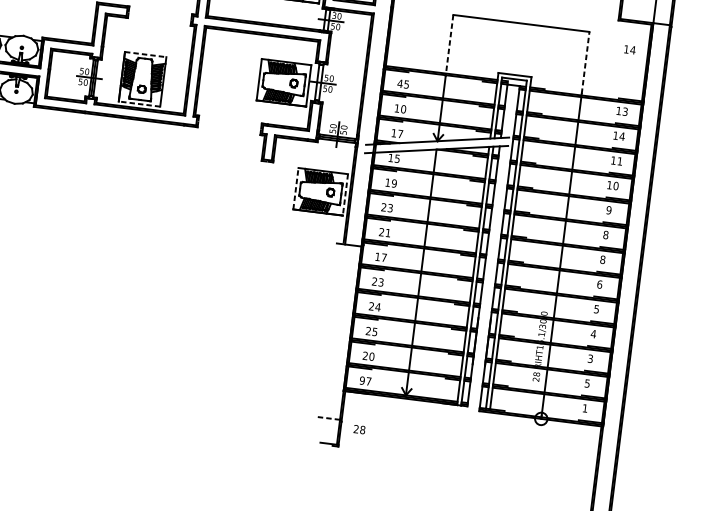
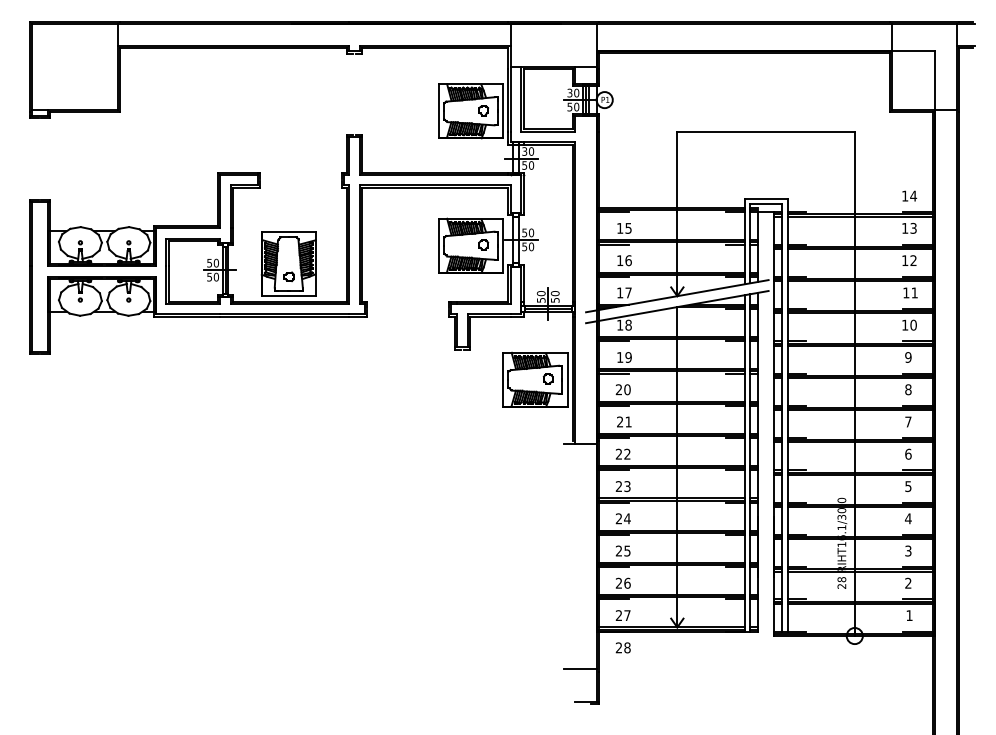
line: (449, 46) -> (677, 172), dashed -> solid
text: (629, 49) -> (909, 195), moved
line: (145, 54) -> (288, 231), dashed -> solid
line: (585, 62) -> (854, 171), dashed -> solid
text: (399, 83) -> (619, 228), 45 -> 15
line: (139, 104) -> (288, 296), dashed -> solid
text: (403, 109) -> (628, 260), 10 -> 16
text: (622, 136) -> (913, 260), 14 -> 12
text: (397, 158) -> (628, 324), 15 -> 18
line: (296, 188) -> (503, 379), dashed -> solid
line: (345, 194) -> (567, 379), dashed -> solid
text: (390, 208) -> (627, 389), 23 -> 20
text: (380, 256) -> (622, 453), 17 -> 22
text: (602, 259) -> (908, 421), 8 -> 7
text: (372, 356) -> (627, 582), 20 -> 26
text: (361, 380) -> (618, 615), 97 -> 27
text: (587, 382) -> (908, 582), 5 -> 2
line: (327, 418) -> (580, 669), dashed -> solid
text: (359, 429) -> (622, 647), moved

